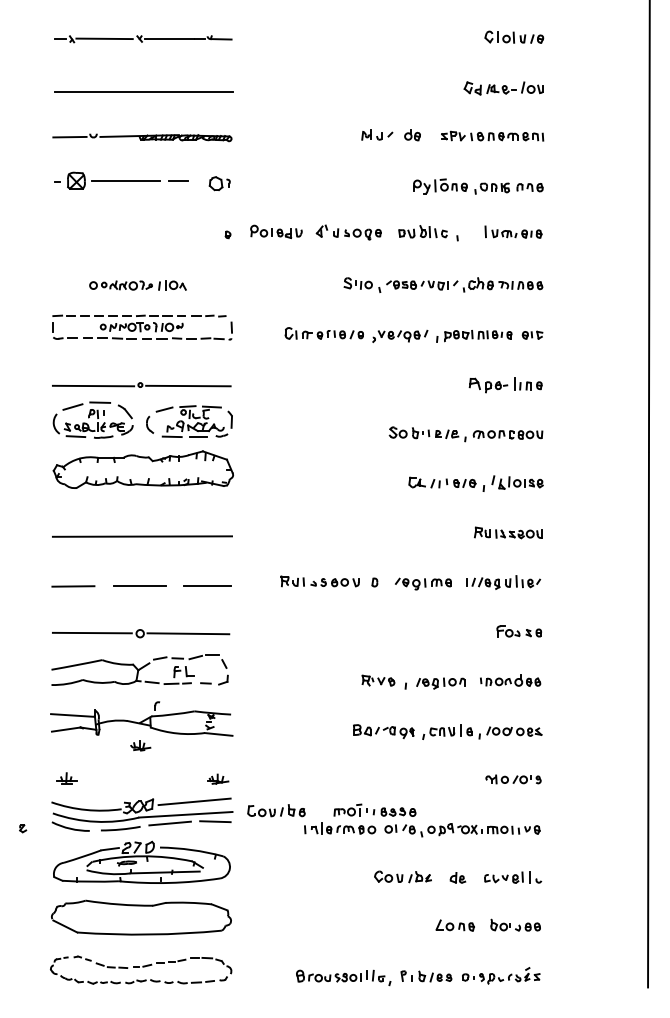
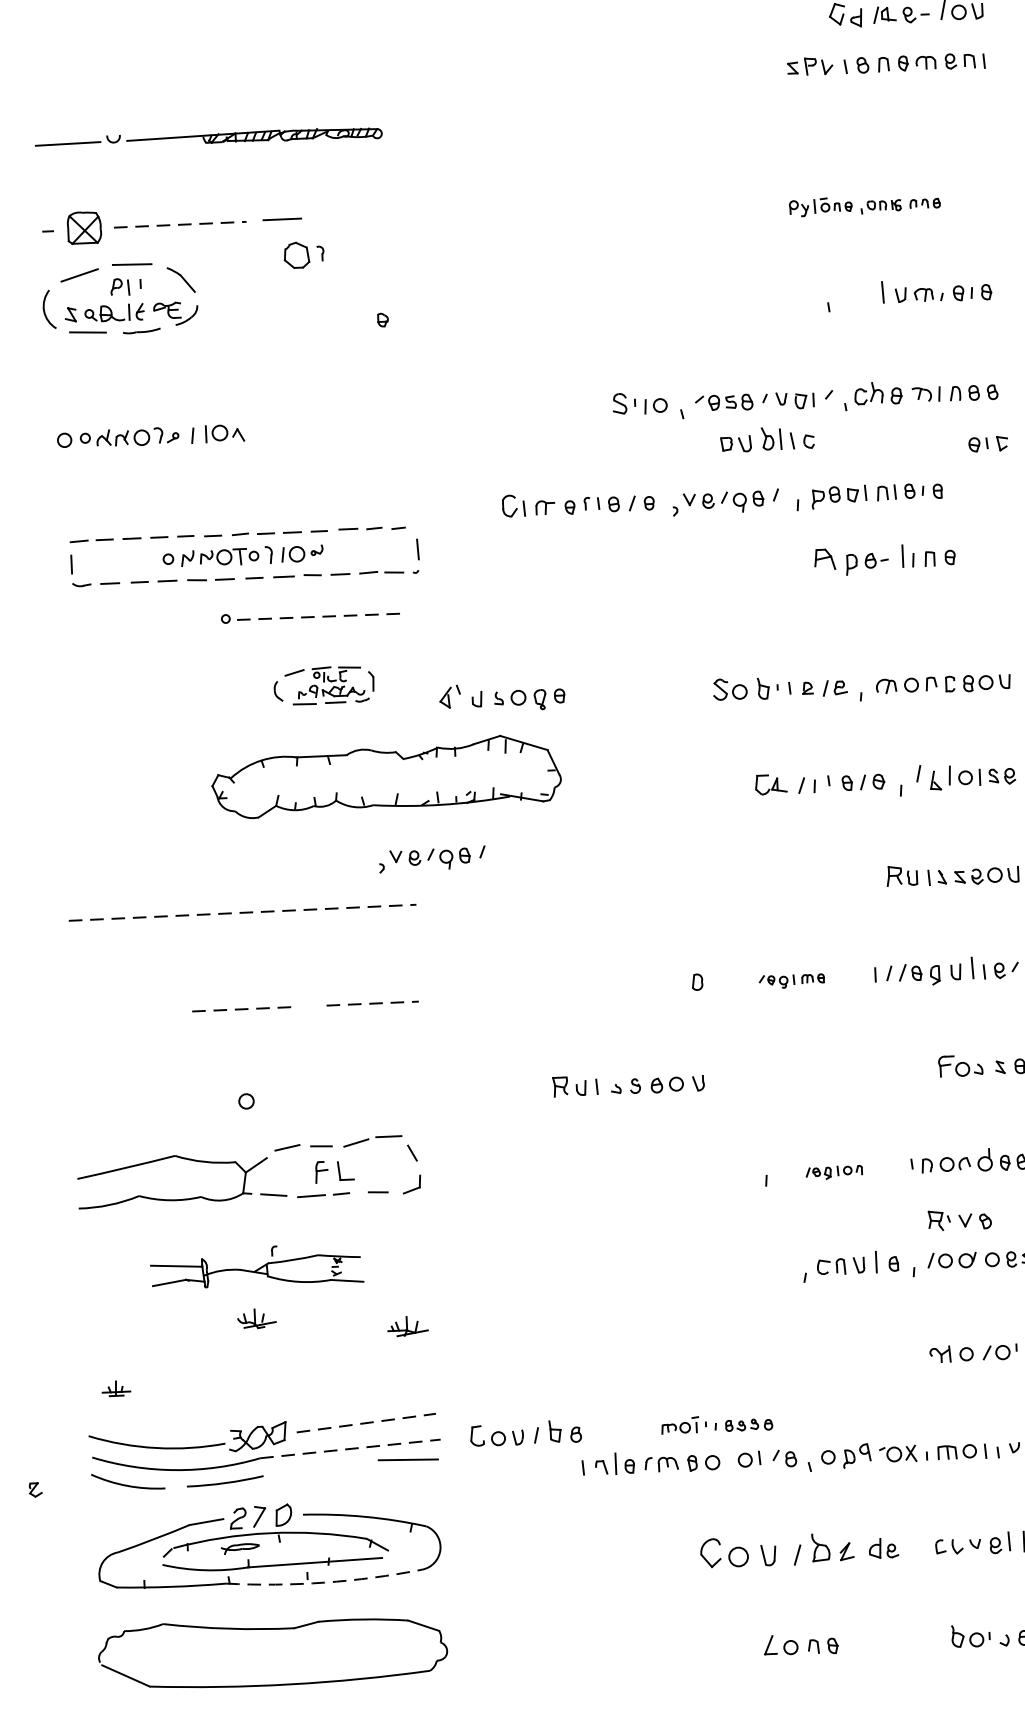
line: (143, 91) -> (206, 49), removed
part: (377, 134) -> (664, 112), removed
part: (412, 135) -> (732, 111), removed
part: (492, 135) -> (886, 62), moved
line: (126, 181) -> (181, 225), solid -> dashed
part: (219, 183) -> (303, 254), moved
part: (478, 186) -> (865, 205), size x0.6
part: (276, 231) -> (476, 309), removed
part: (422, 231) -> (766, 438), moved
part: (348, 232) -> (501, 697), moved
part: (137, 285) -> (149, 436), moved
part: (142, 327) -> (244, 556), moved
part: (532, 334) -> (988, 442), moved
line: (93, 385) -> (134, 623), removed
part: (505, 385) -> (884, 559), moved
line: (188, 386) -> (319, 617), solid -> dashed
part: (92, 419) -> (118, 297), moved
part: (189, 421) -> (324, 685), size x0.6
part: (142, 469) -> (384, 776), moved
part: (241, 513) -> (432, 859), added
line: (142, 536) -> (242, 912), solid -> dashed
part: (319, 581) -> (627, 1084), moved
part: (423, 583) -> (791, 980), size x0.6
line: (73, 586) -> (113, 1015), removed
line: (139, 586) -> (241, 1009), solid -> dashed
line: (207, 586) -> (373, 1004), solid -> dashed
line: (91, 632) -> (151, 1103), removed
line: (188, 633) -> (340, 1096), removed
part: (378, 680) -> (959, 1219), moved
part: (440, 683) -> (833, 1172), size x0.6
part: (141, 718) -> (256, 1265), size x0.6
part: (383, 731) -> (726, 1270), removed
part: (66, 778) -> (115, 1388), size x0.7
part: (218, 778) -> (408, 1325), moved
line: (195, 801) -> (367, 1422), solid -> dashed
part: (374, 809) -> (716, 1422), size x0.7
line: (185, 814) -> (349, 1448), solid -> dashed
line: (169, 823) -> (319, 1467), removed
part: (402, 876) -> (776, 1550), size x1.4
arc: (169, 882) -> (324, 1581), solid -> dashed
part: (454, 925) -> (799, 1644), moved

